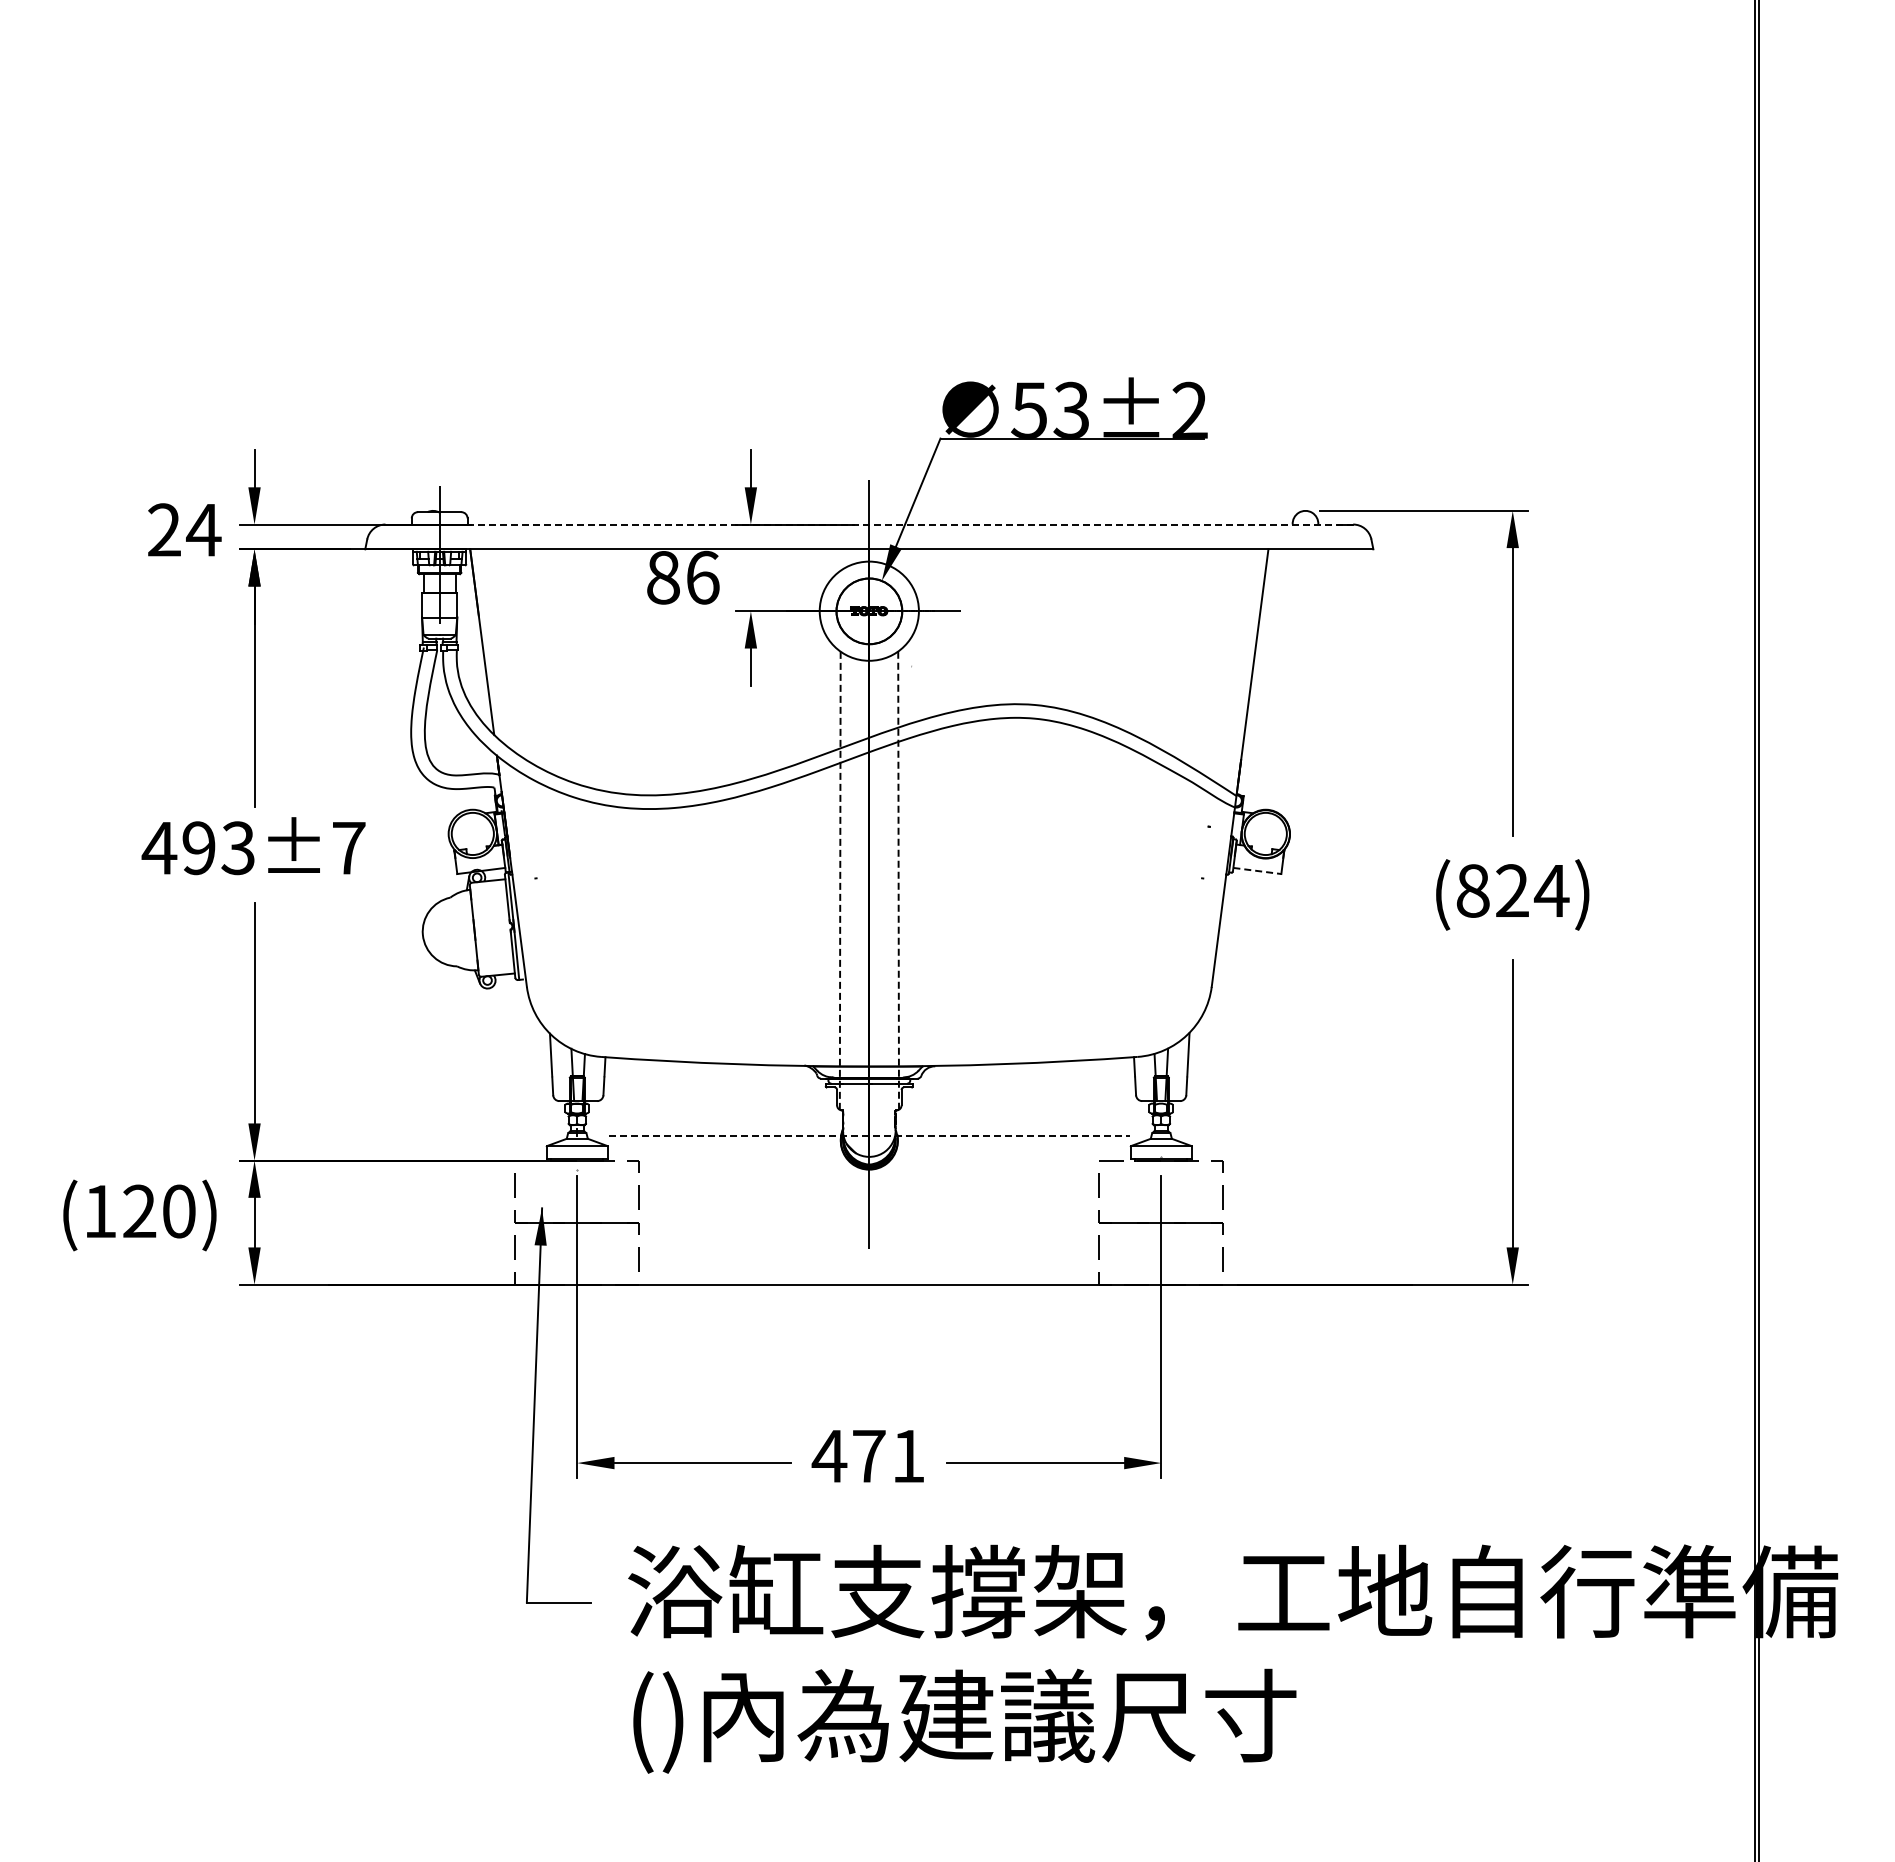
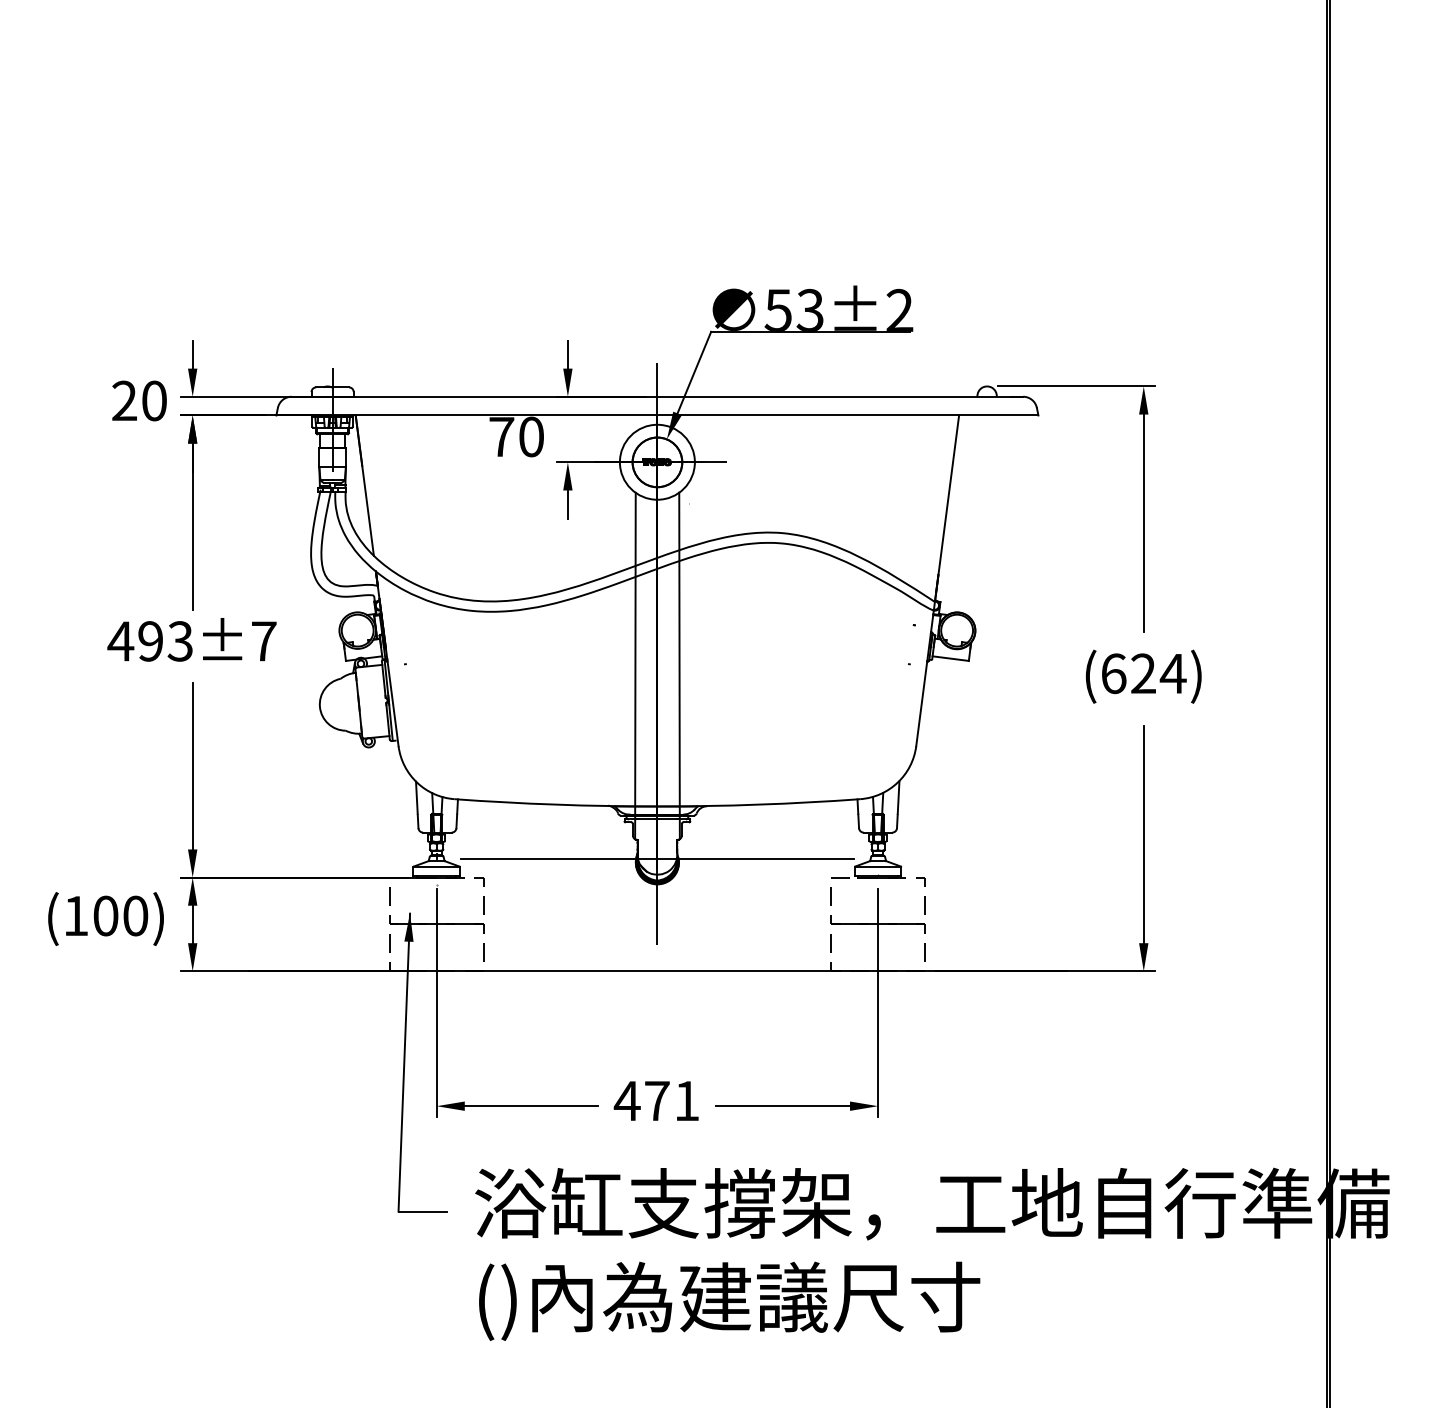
line: (877, 524) -> (663, 396), dashed -> solid
text: (203, 530) -> (154, 401), 24 -> 20
text: (683, 577) -> (516, 436), 86 -> 70
line: (1257, 871) -> (950, 659), dashed -> solid
line: (840, 880) -> (635, 665), dashed -> solid
line: (898, 880) -> (679, 665), dashed -> solid
text: (1472, 890) -> (1113, 673), (824) -> (624)
line: (869, 1135) -> (657, 858), dashed -> solid
text: (139, 1211) -> (105, 916), (120) -> (100)

